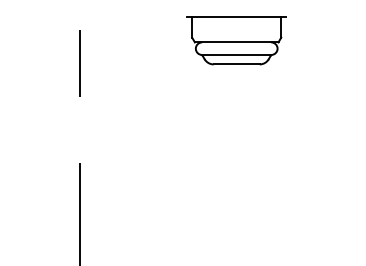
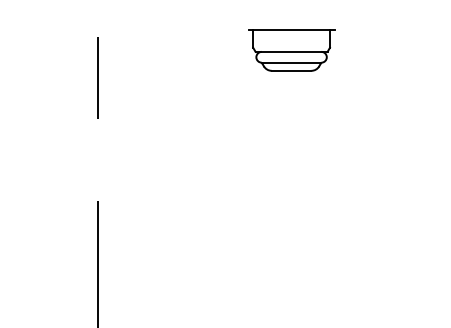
part: (236, 40) -> (291, 50), size x0.7

